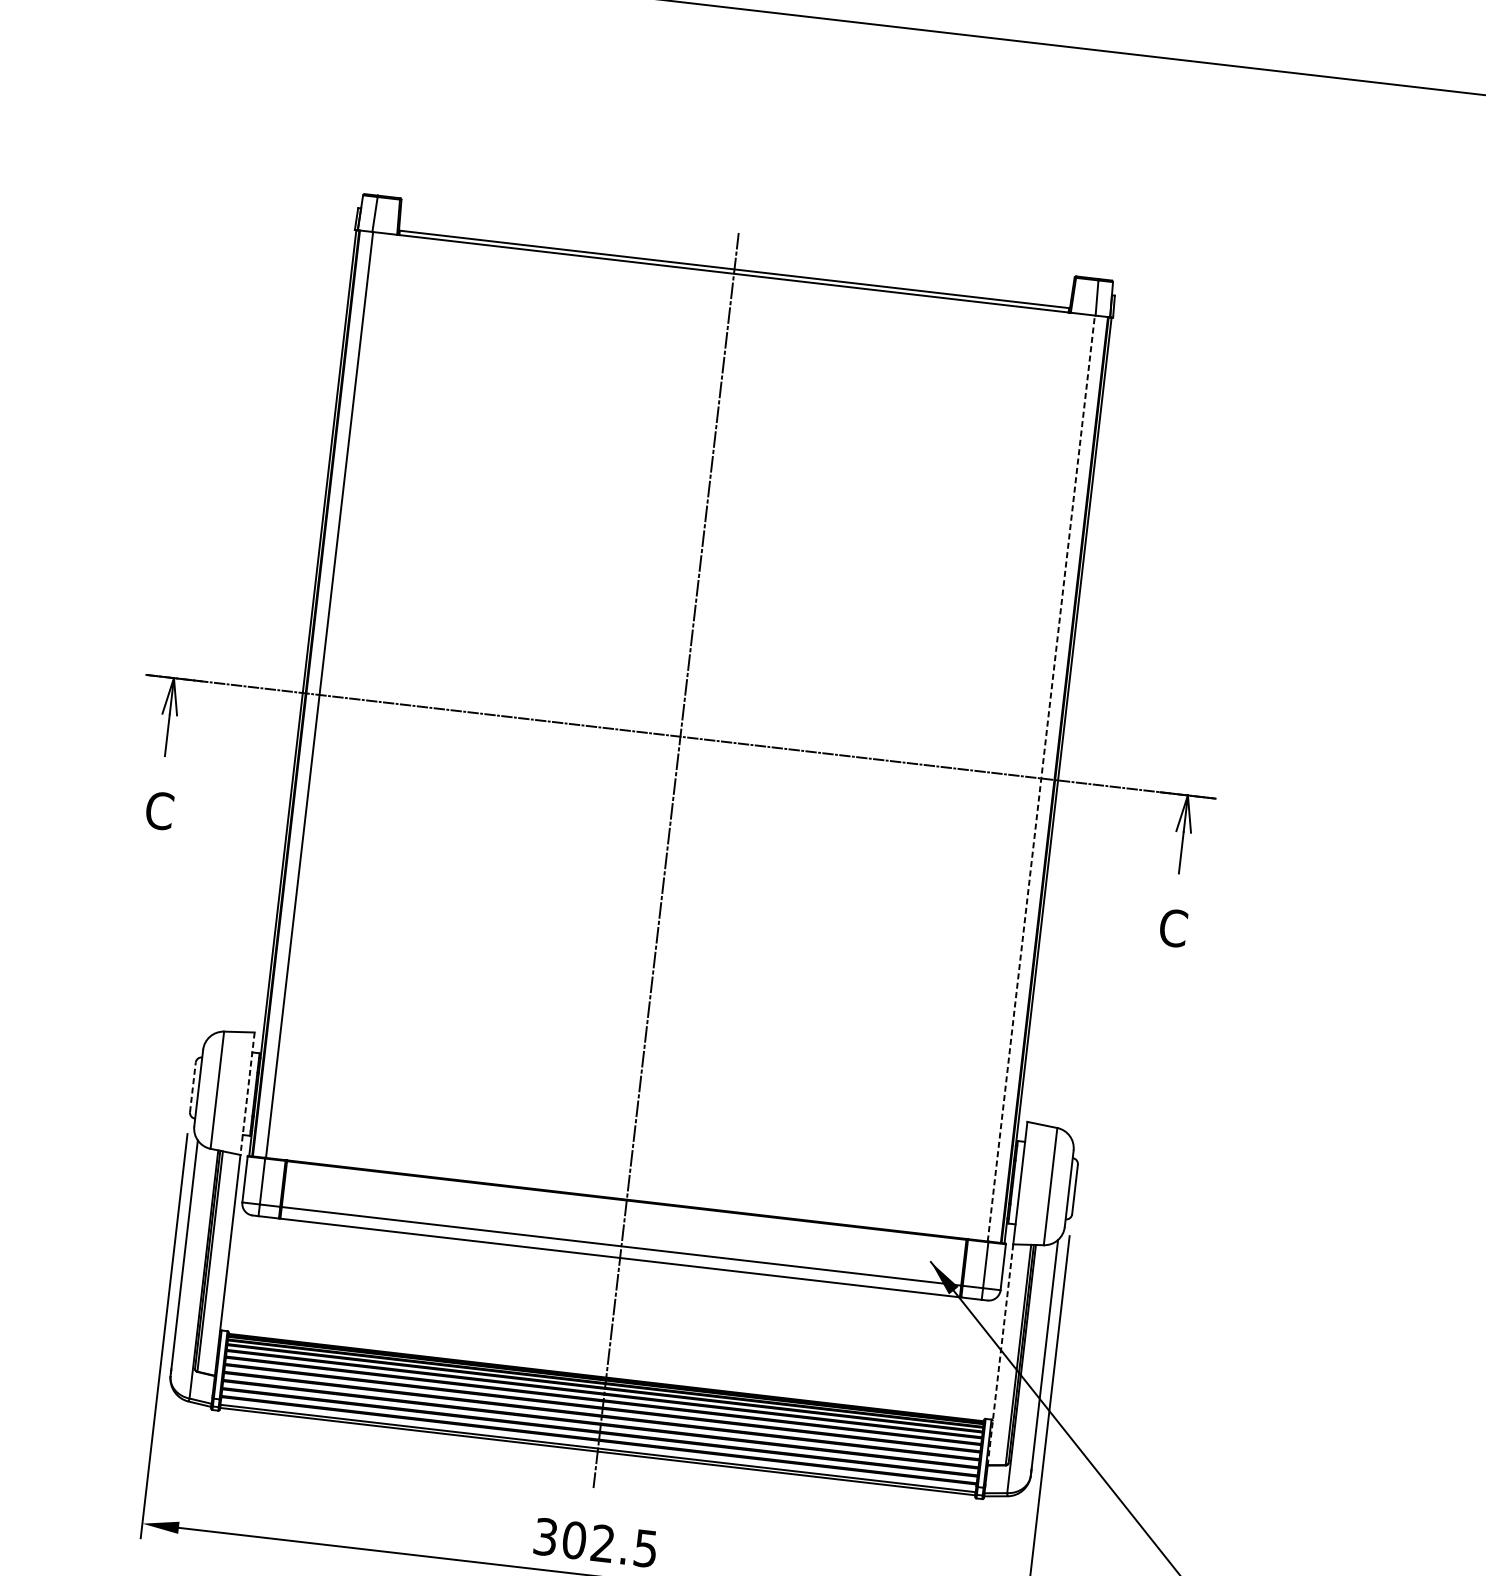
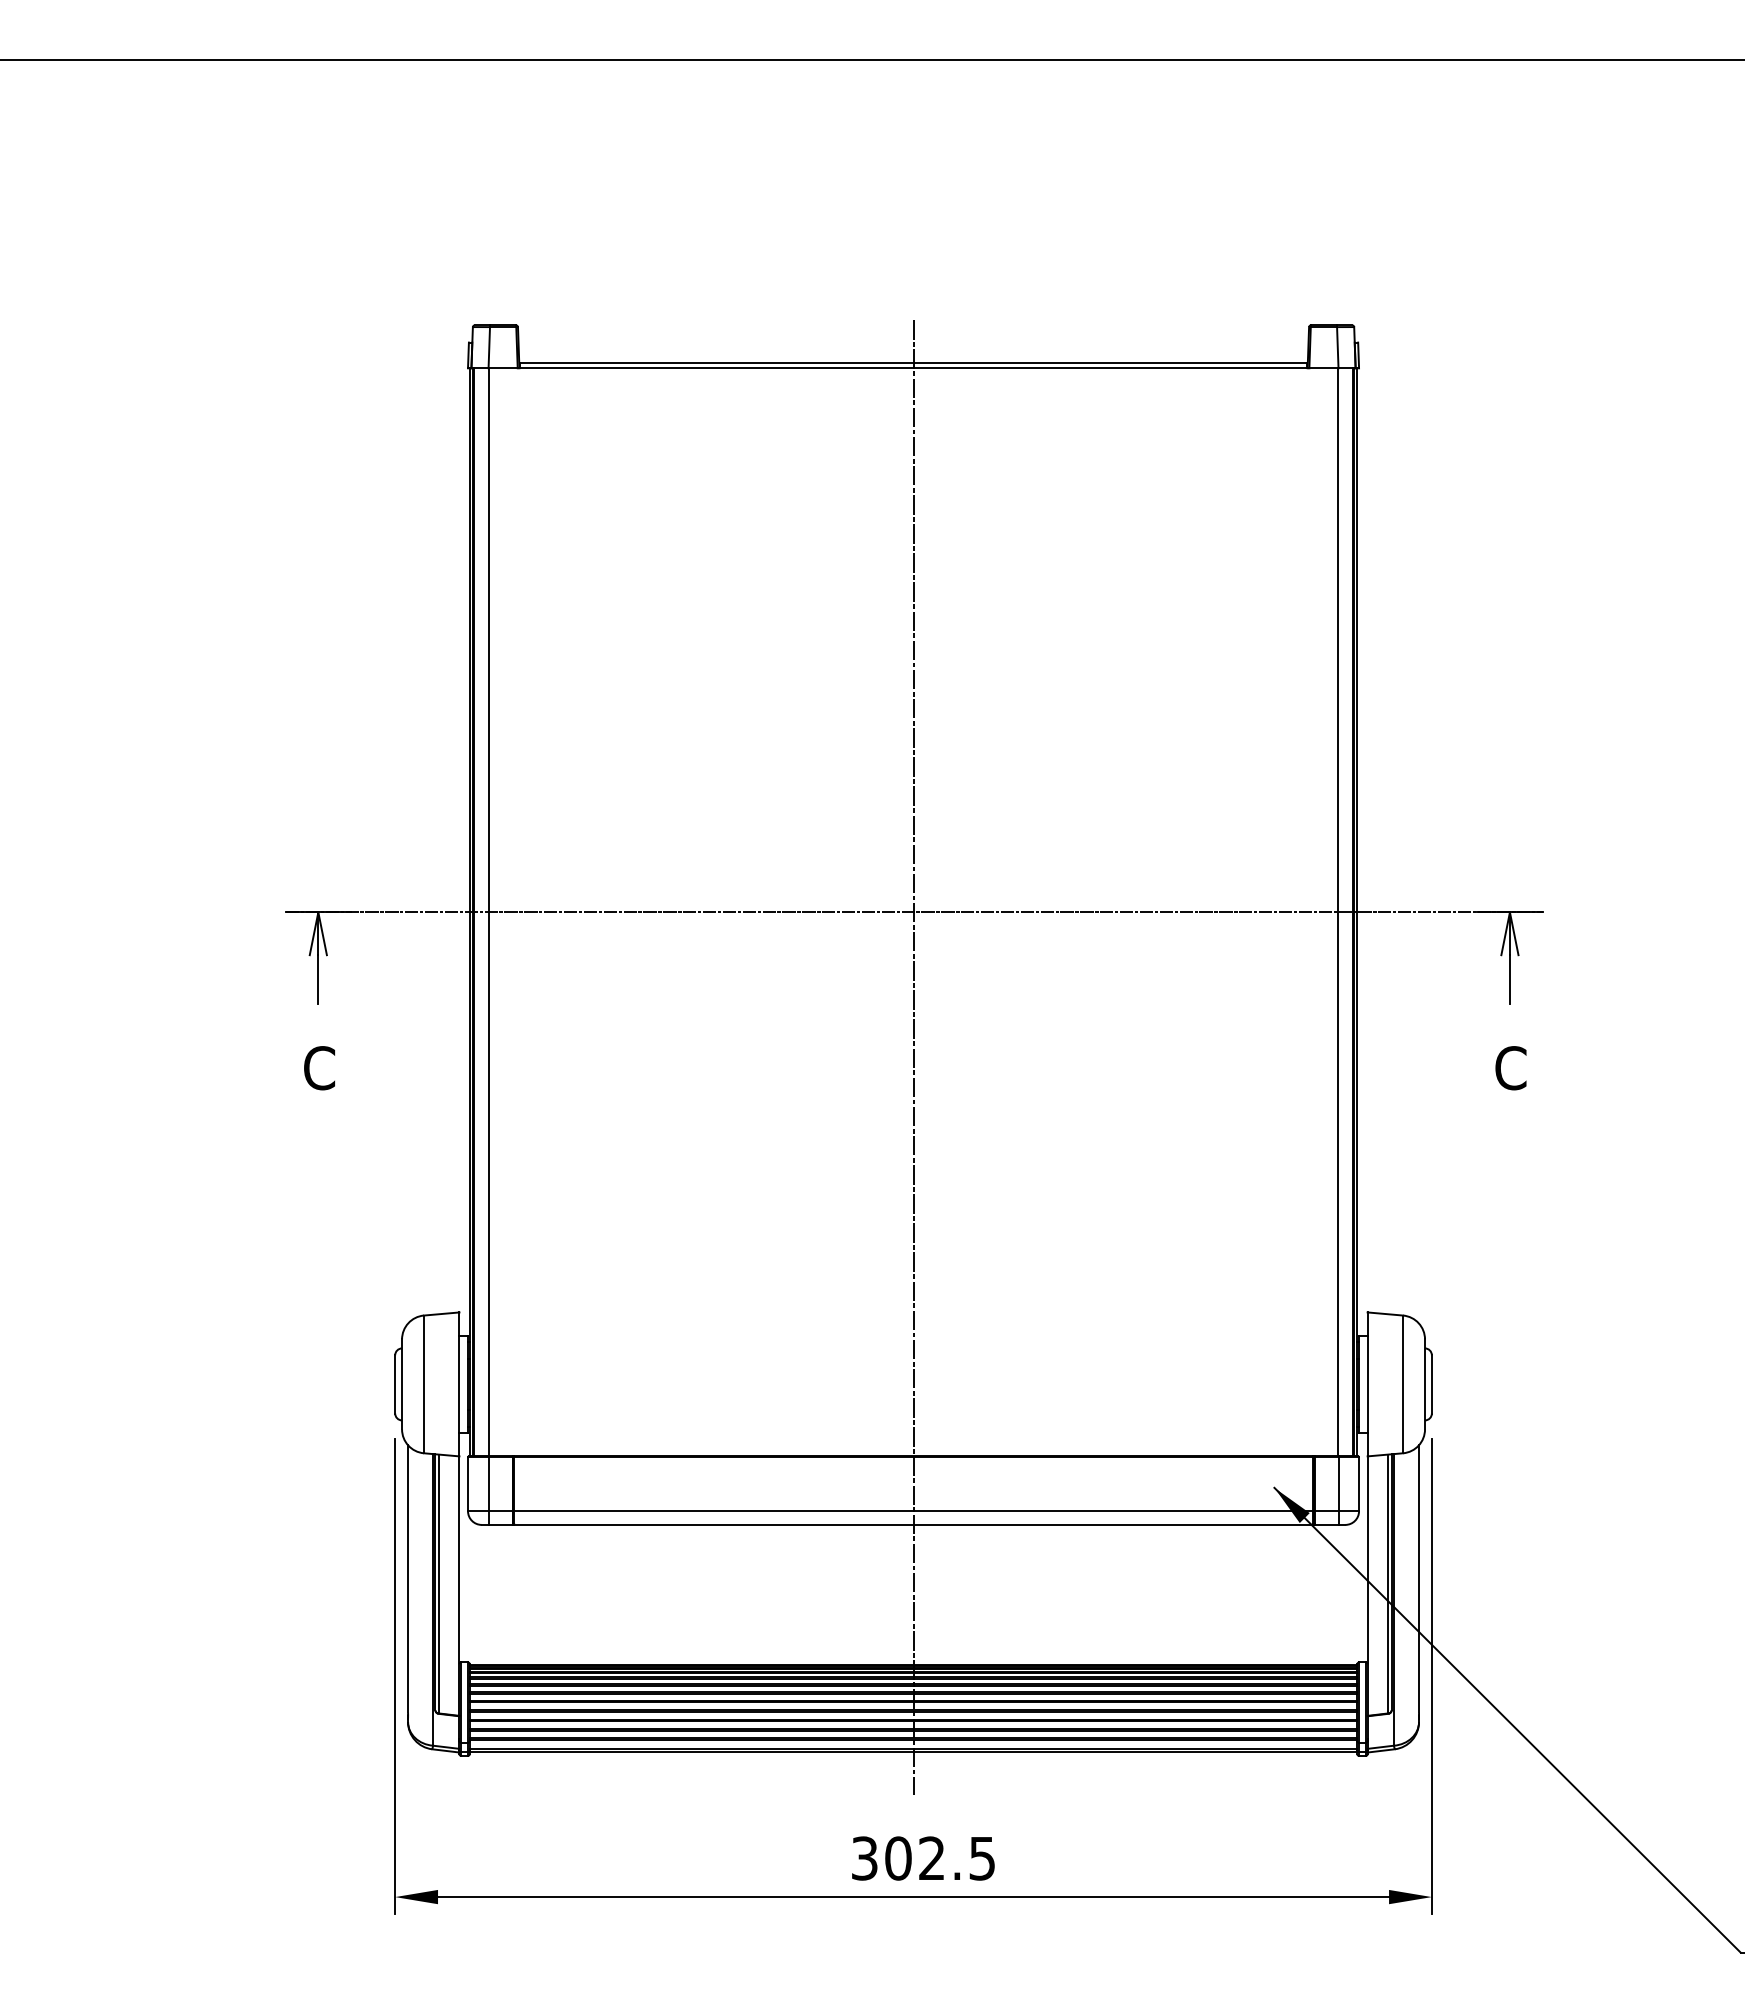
line: (1041, 777) -> (1337, 911), dashed -> solid
line: (193, 1086) -> (395, 1383), dashed -> solid
line: (247, 1093) -> (459, 1384), dashed -> solid
line: (1000, 1355) -> (1367, 1586), dashed -> solid

